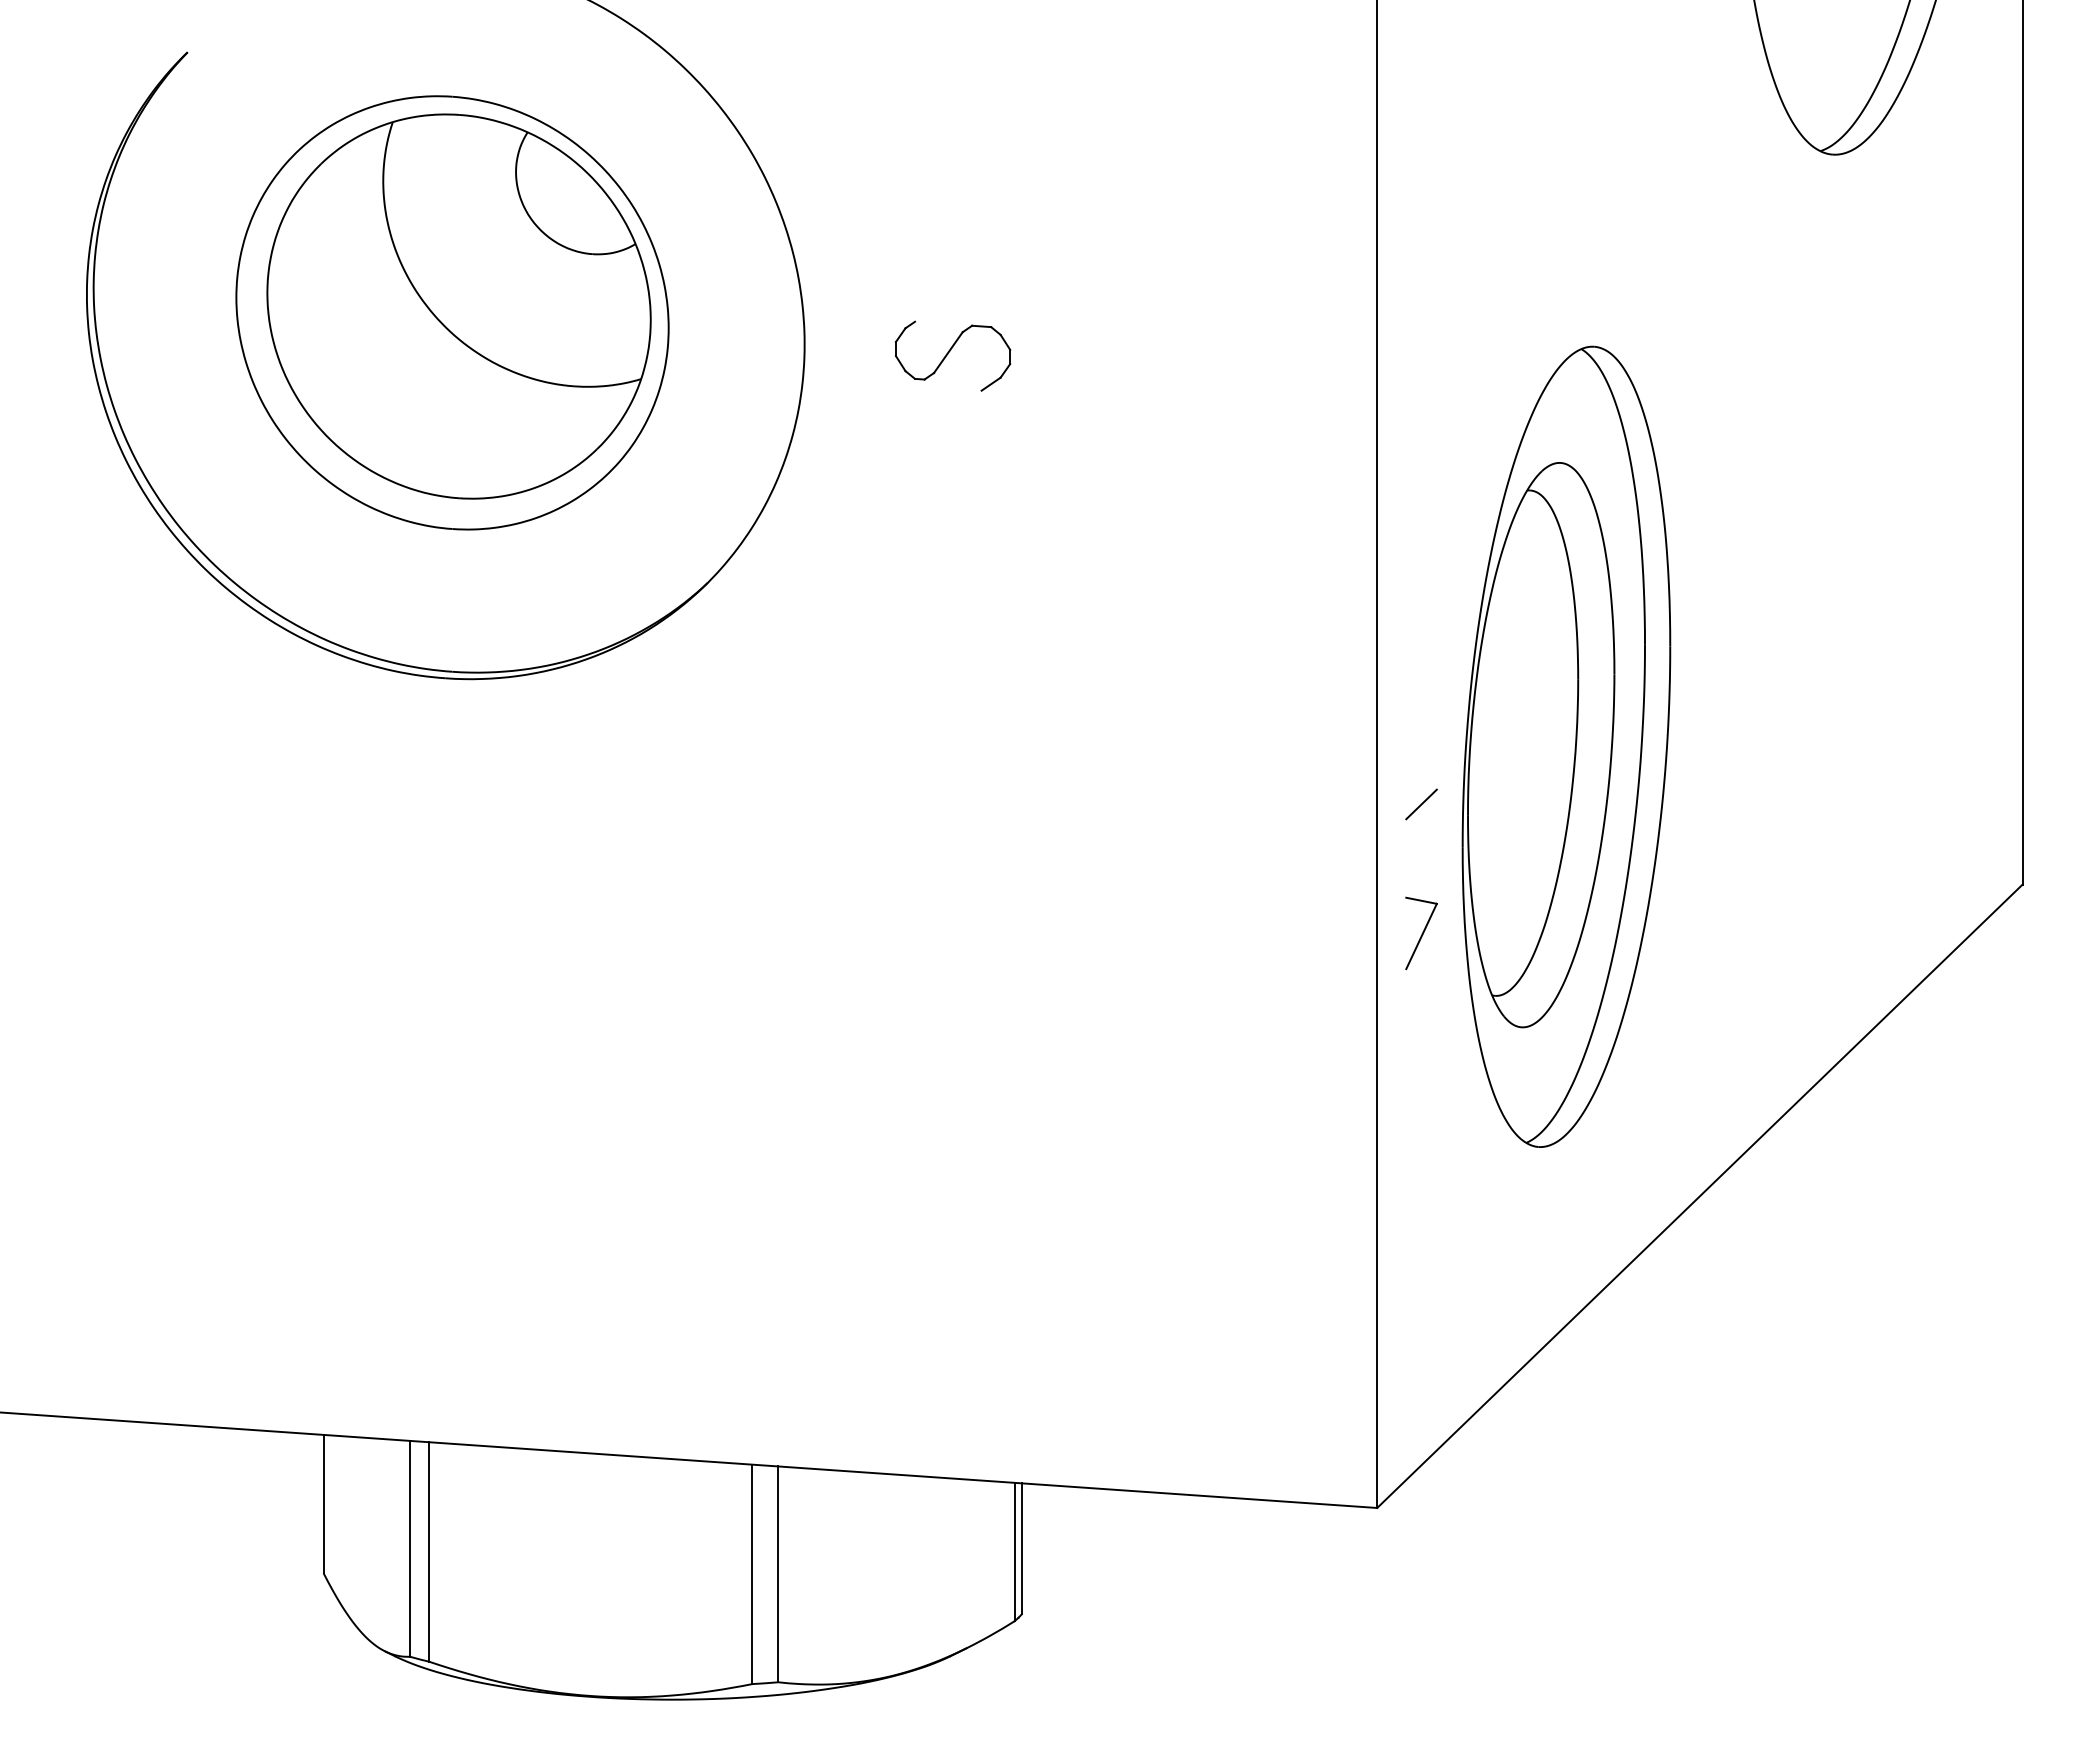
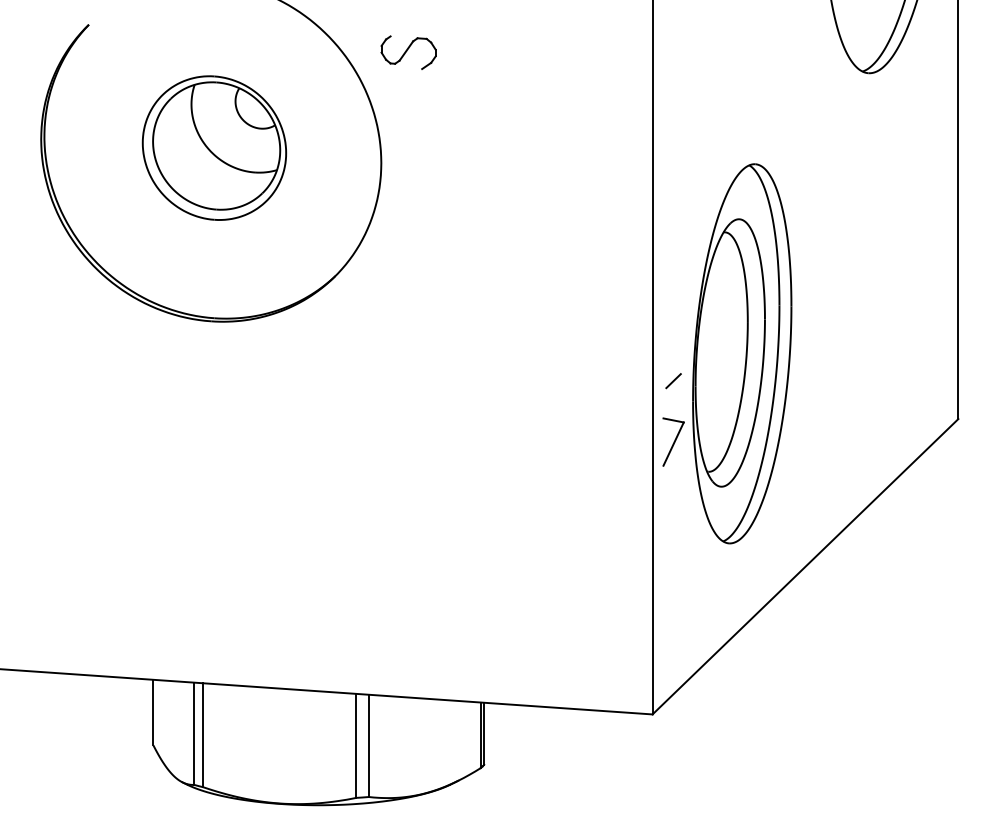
part: (452, 311) -> (214, 147), size x0.7
part: (952, 355) -> (408, 52), moved
part: (1421, 934) -> (673, 442), size x1.4

